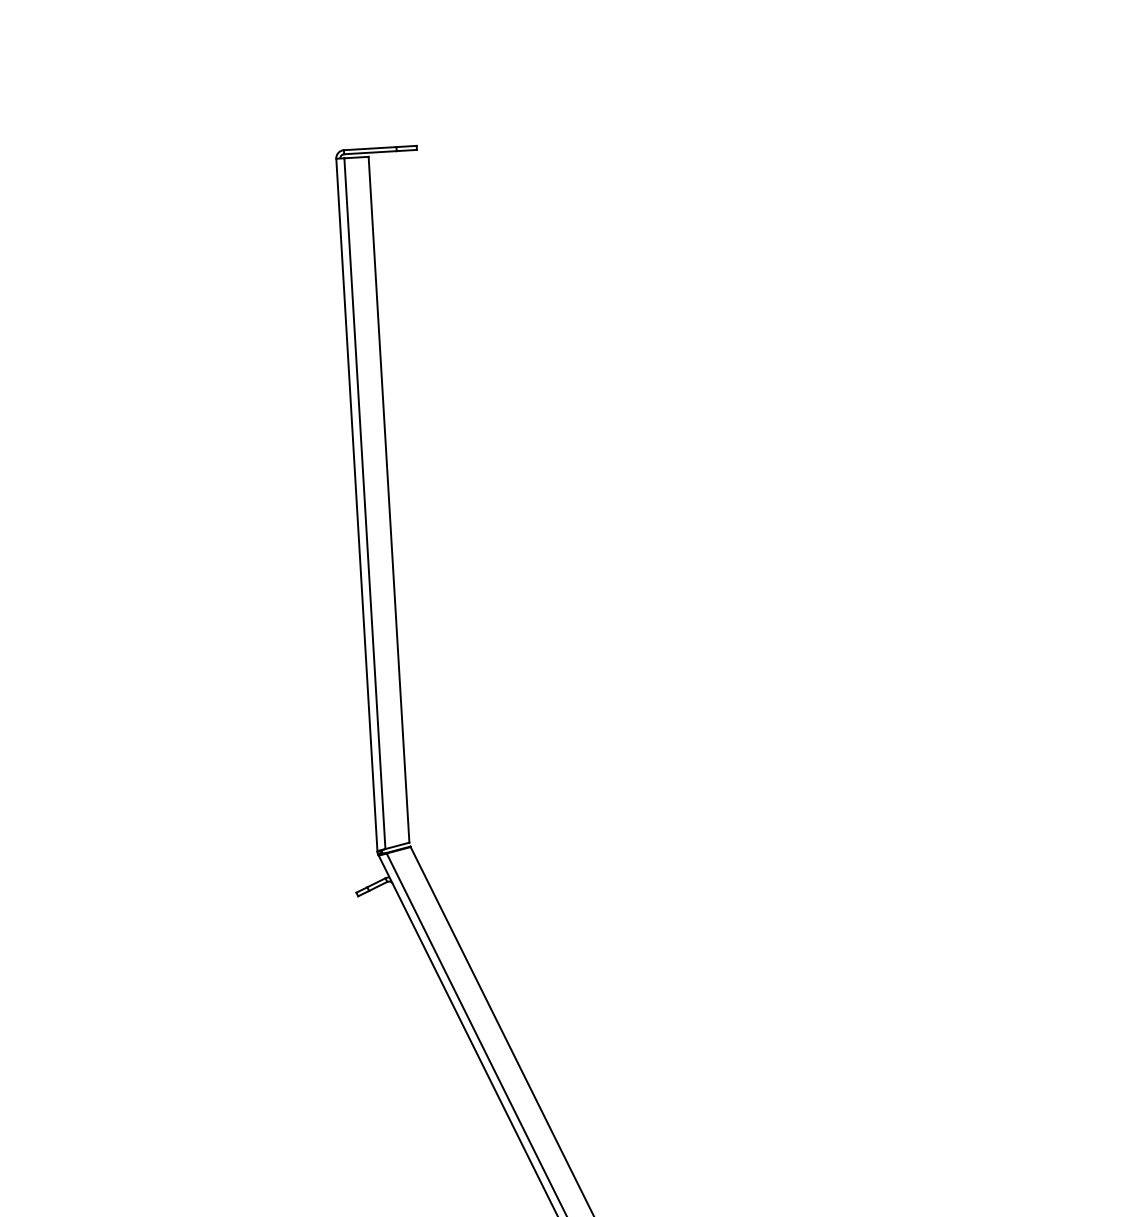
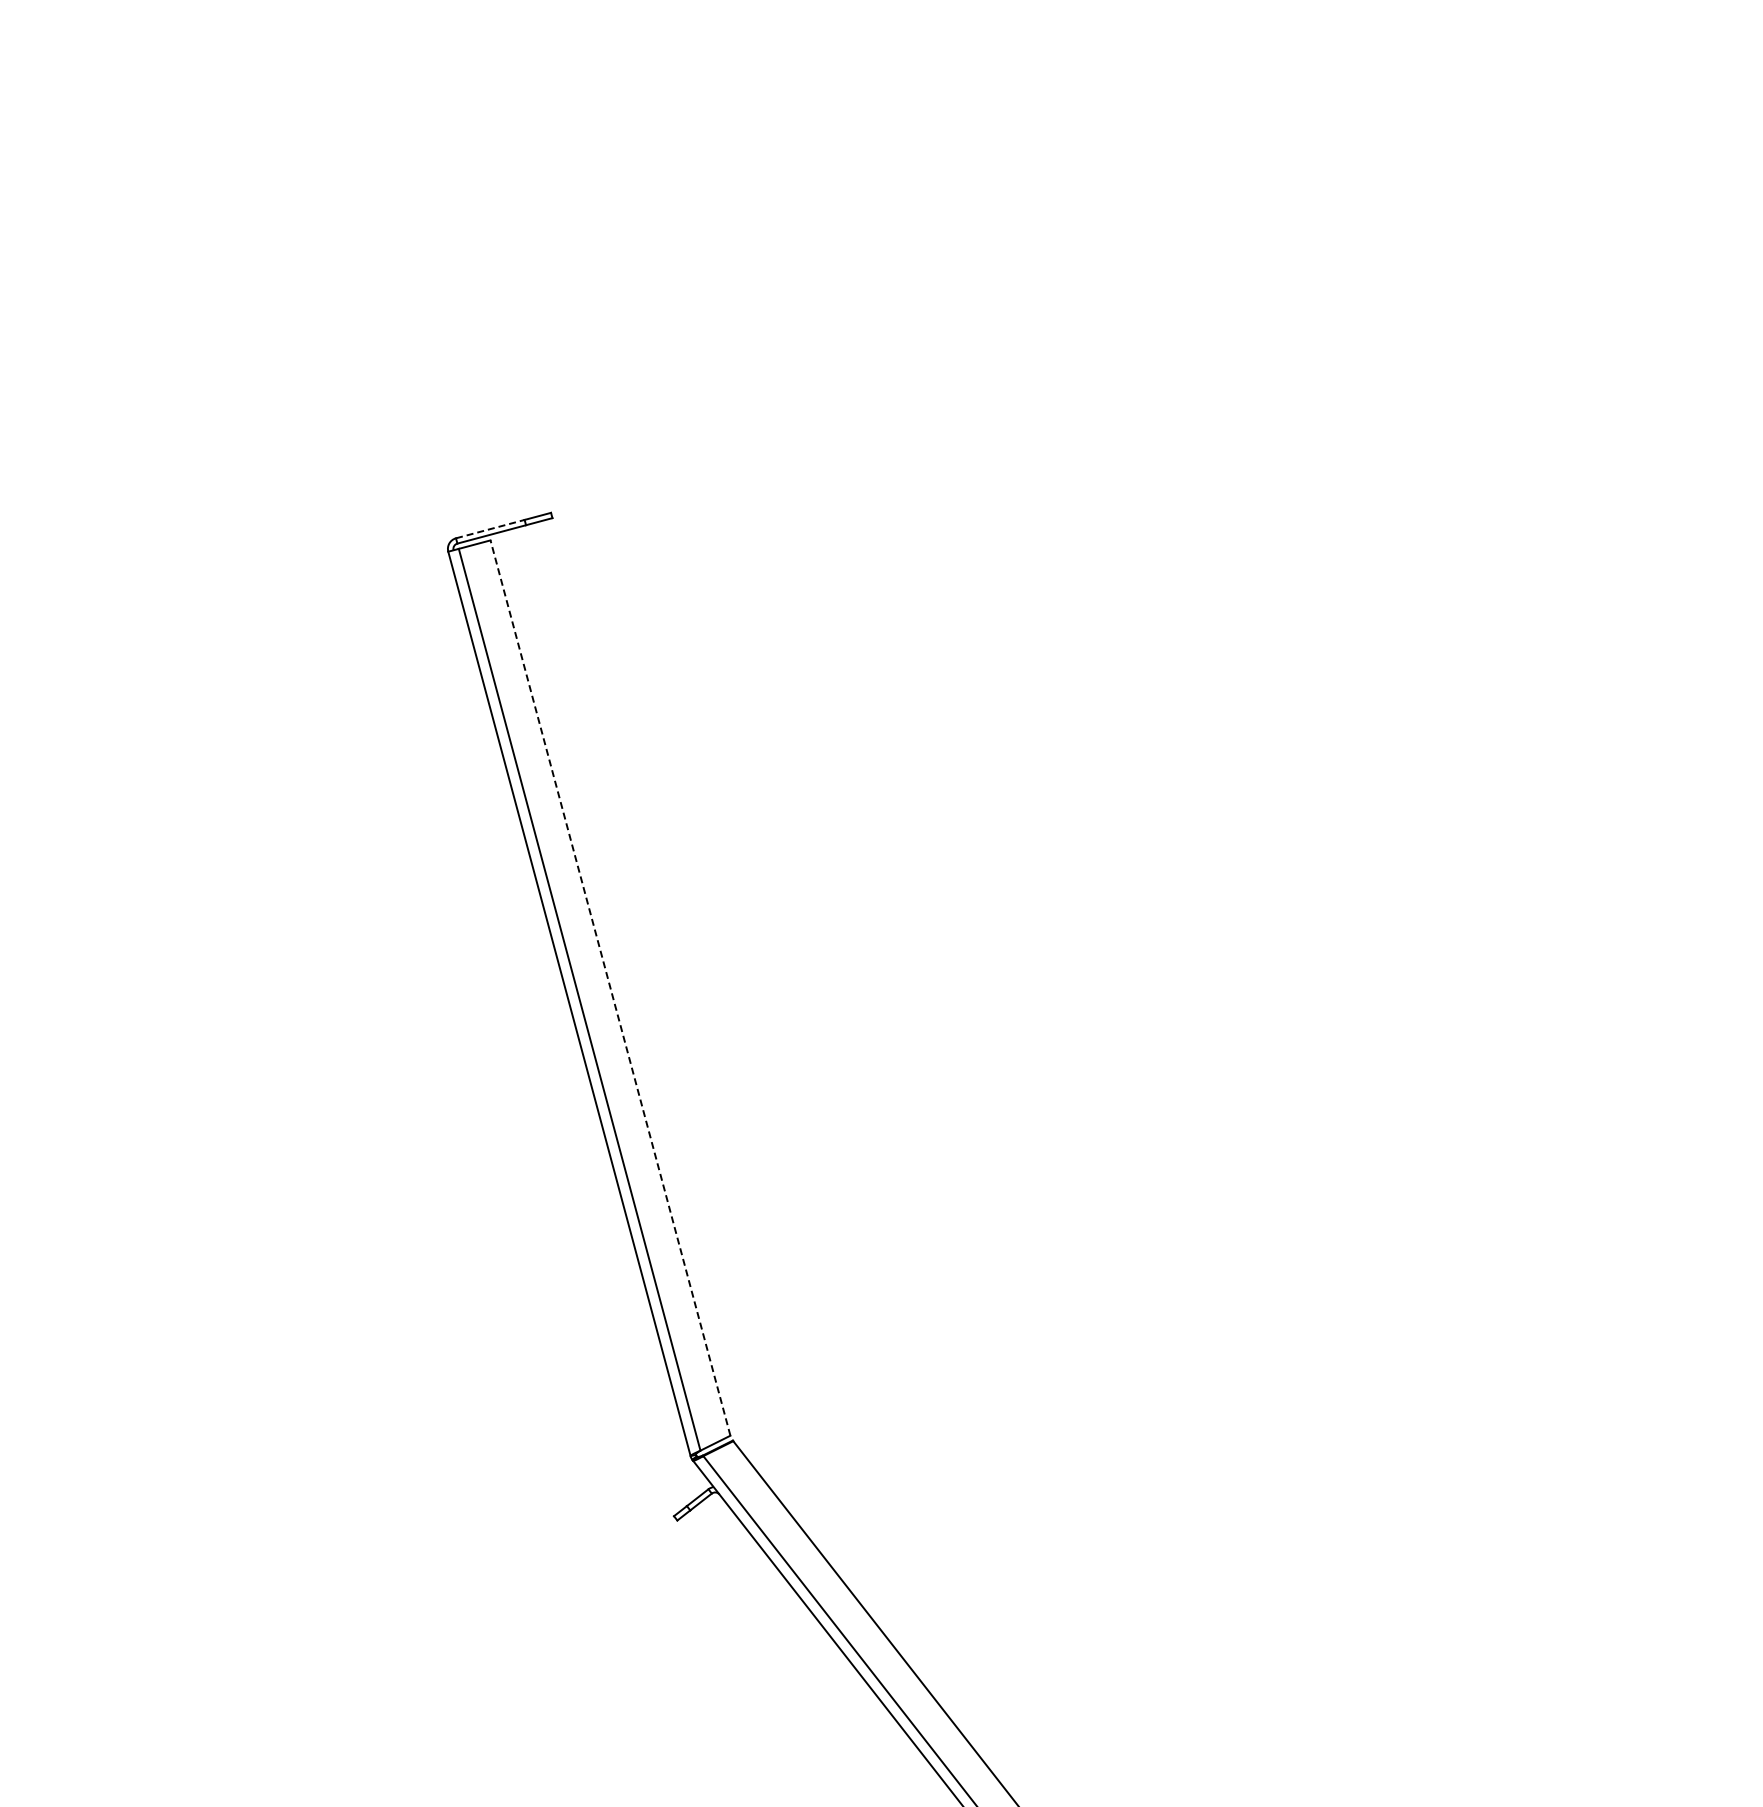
line: (370, 148) -> (490, 529), solid -> dashed
line: (389, 499) -> (610, 987), solid -> dashed

